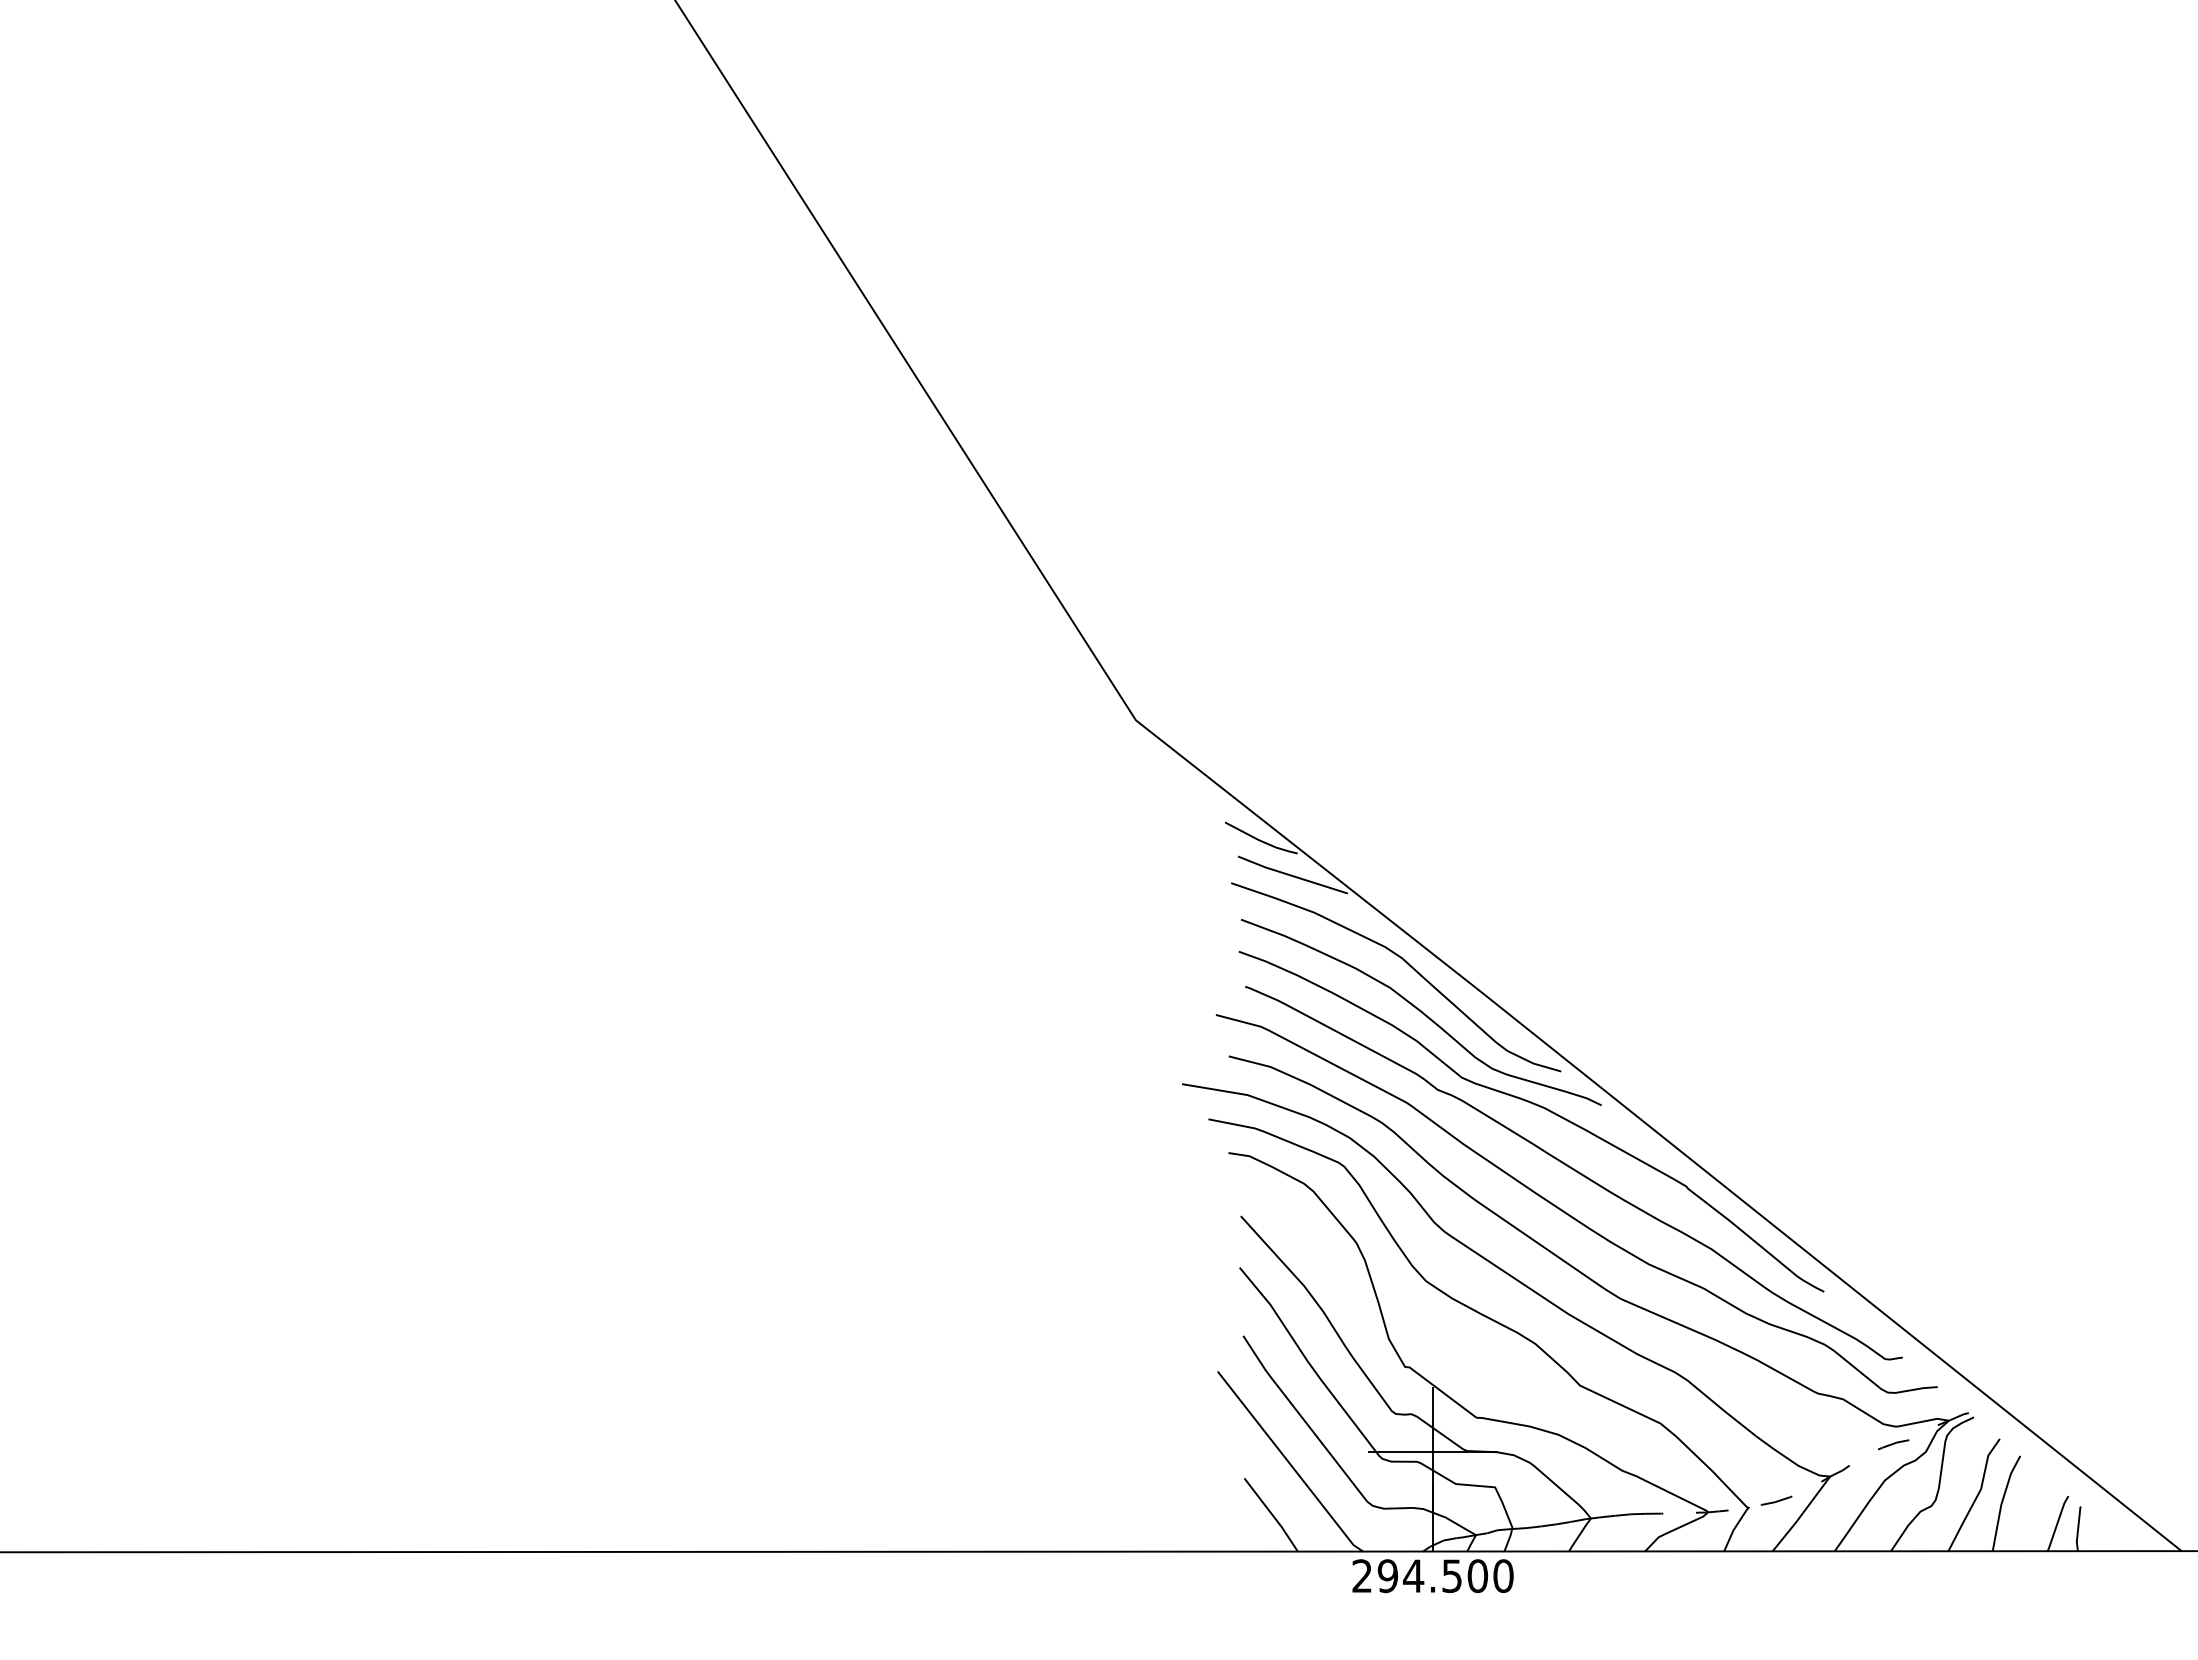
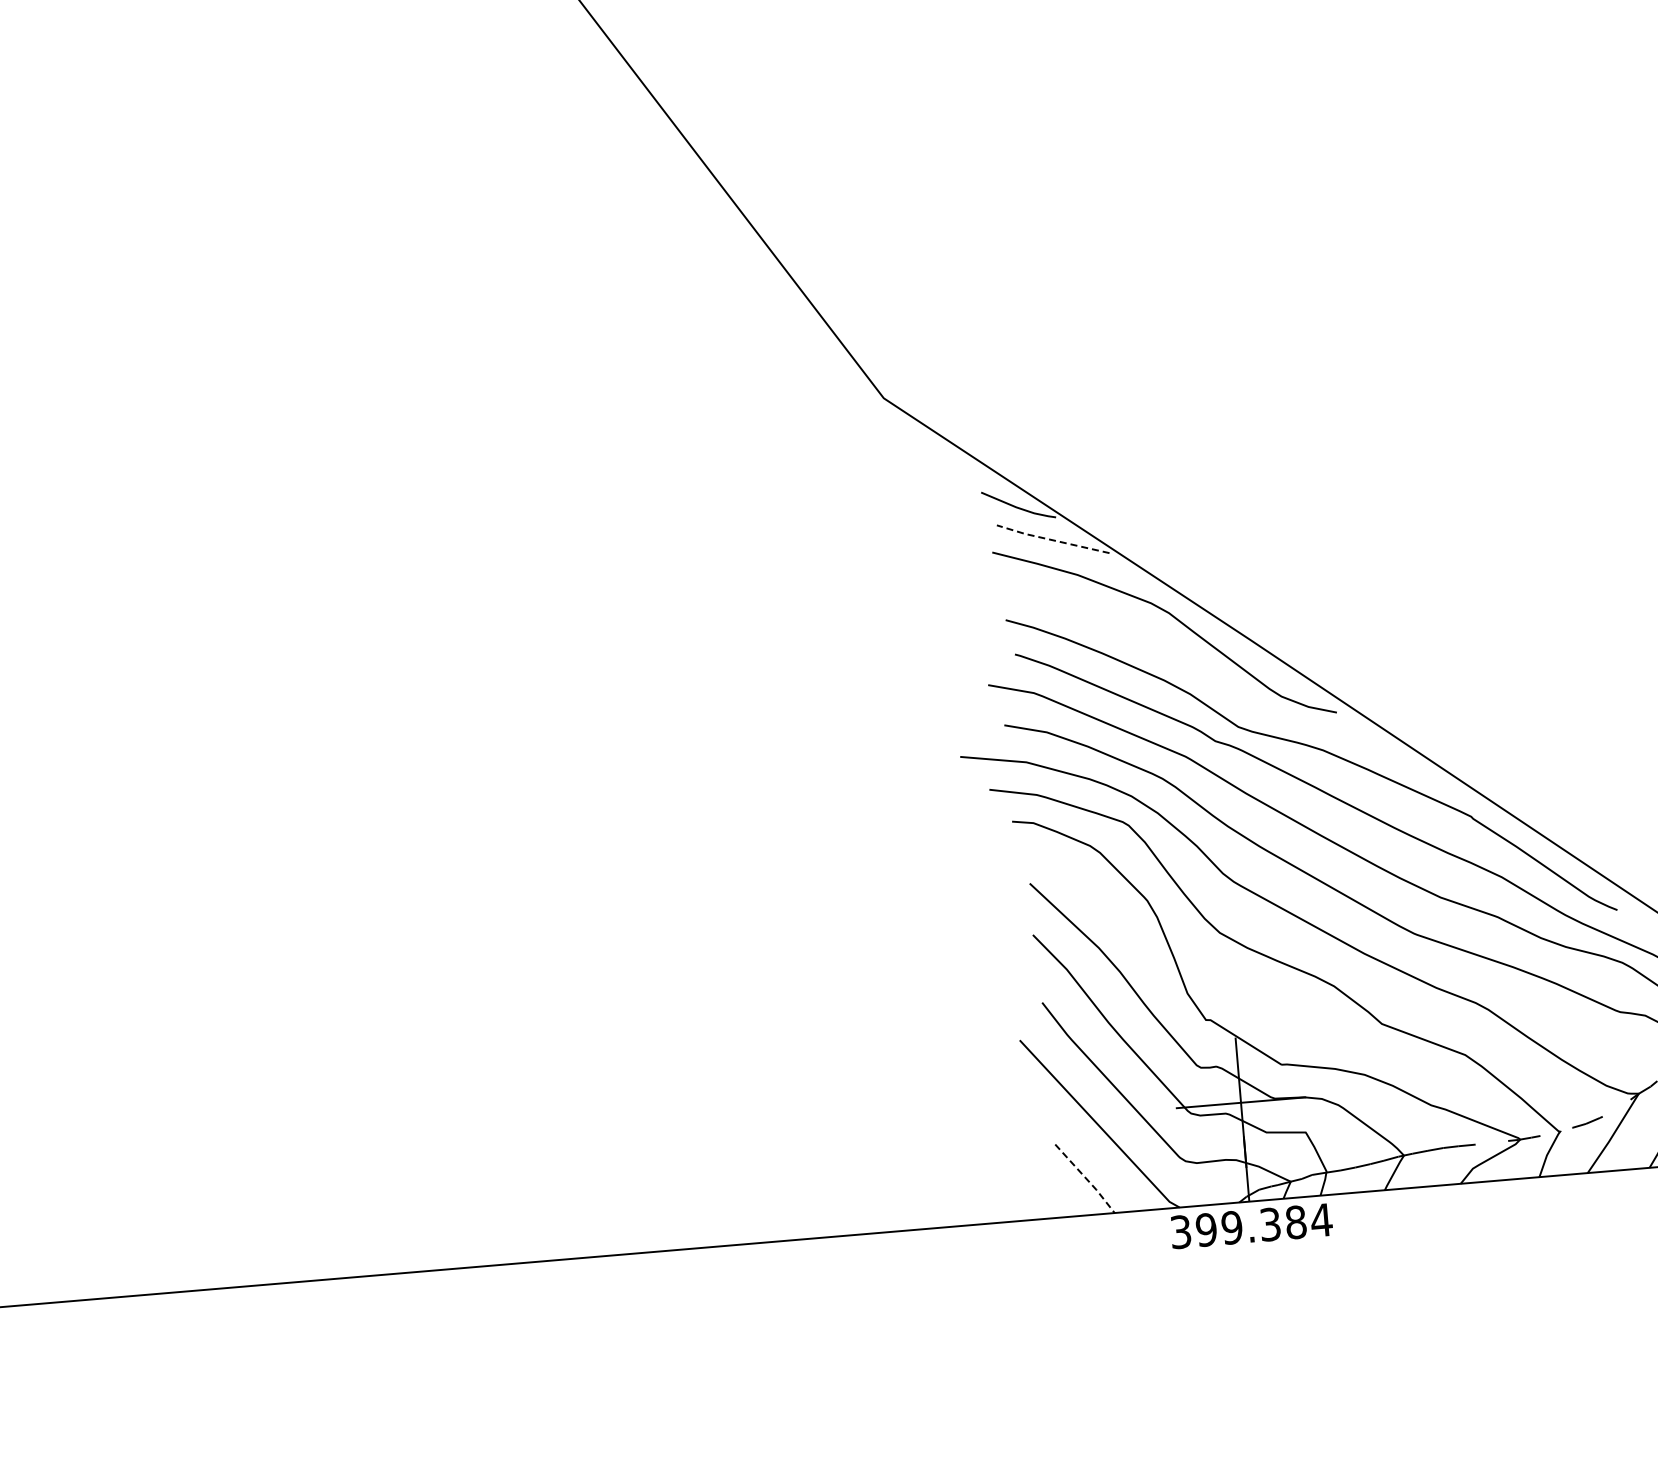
line: (1292, 875) -> (1052, 539), solid -> dashed
curve: (1420, 1011) -> (1191, 664), removed
line: (1272, 1515) -> (1086, 1179), solid -> dashed
text: (1433, 1576) -> (1251, 1226), 294.500 -> 399.384

